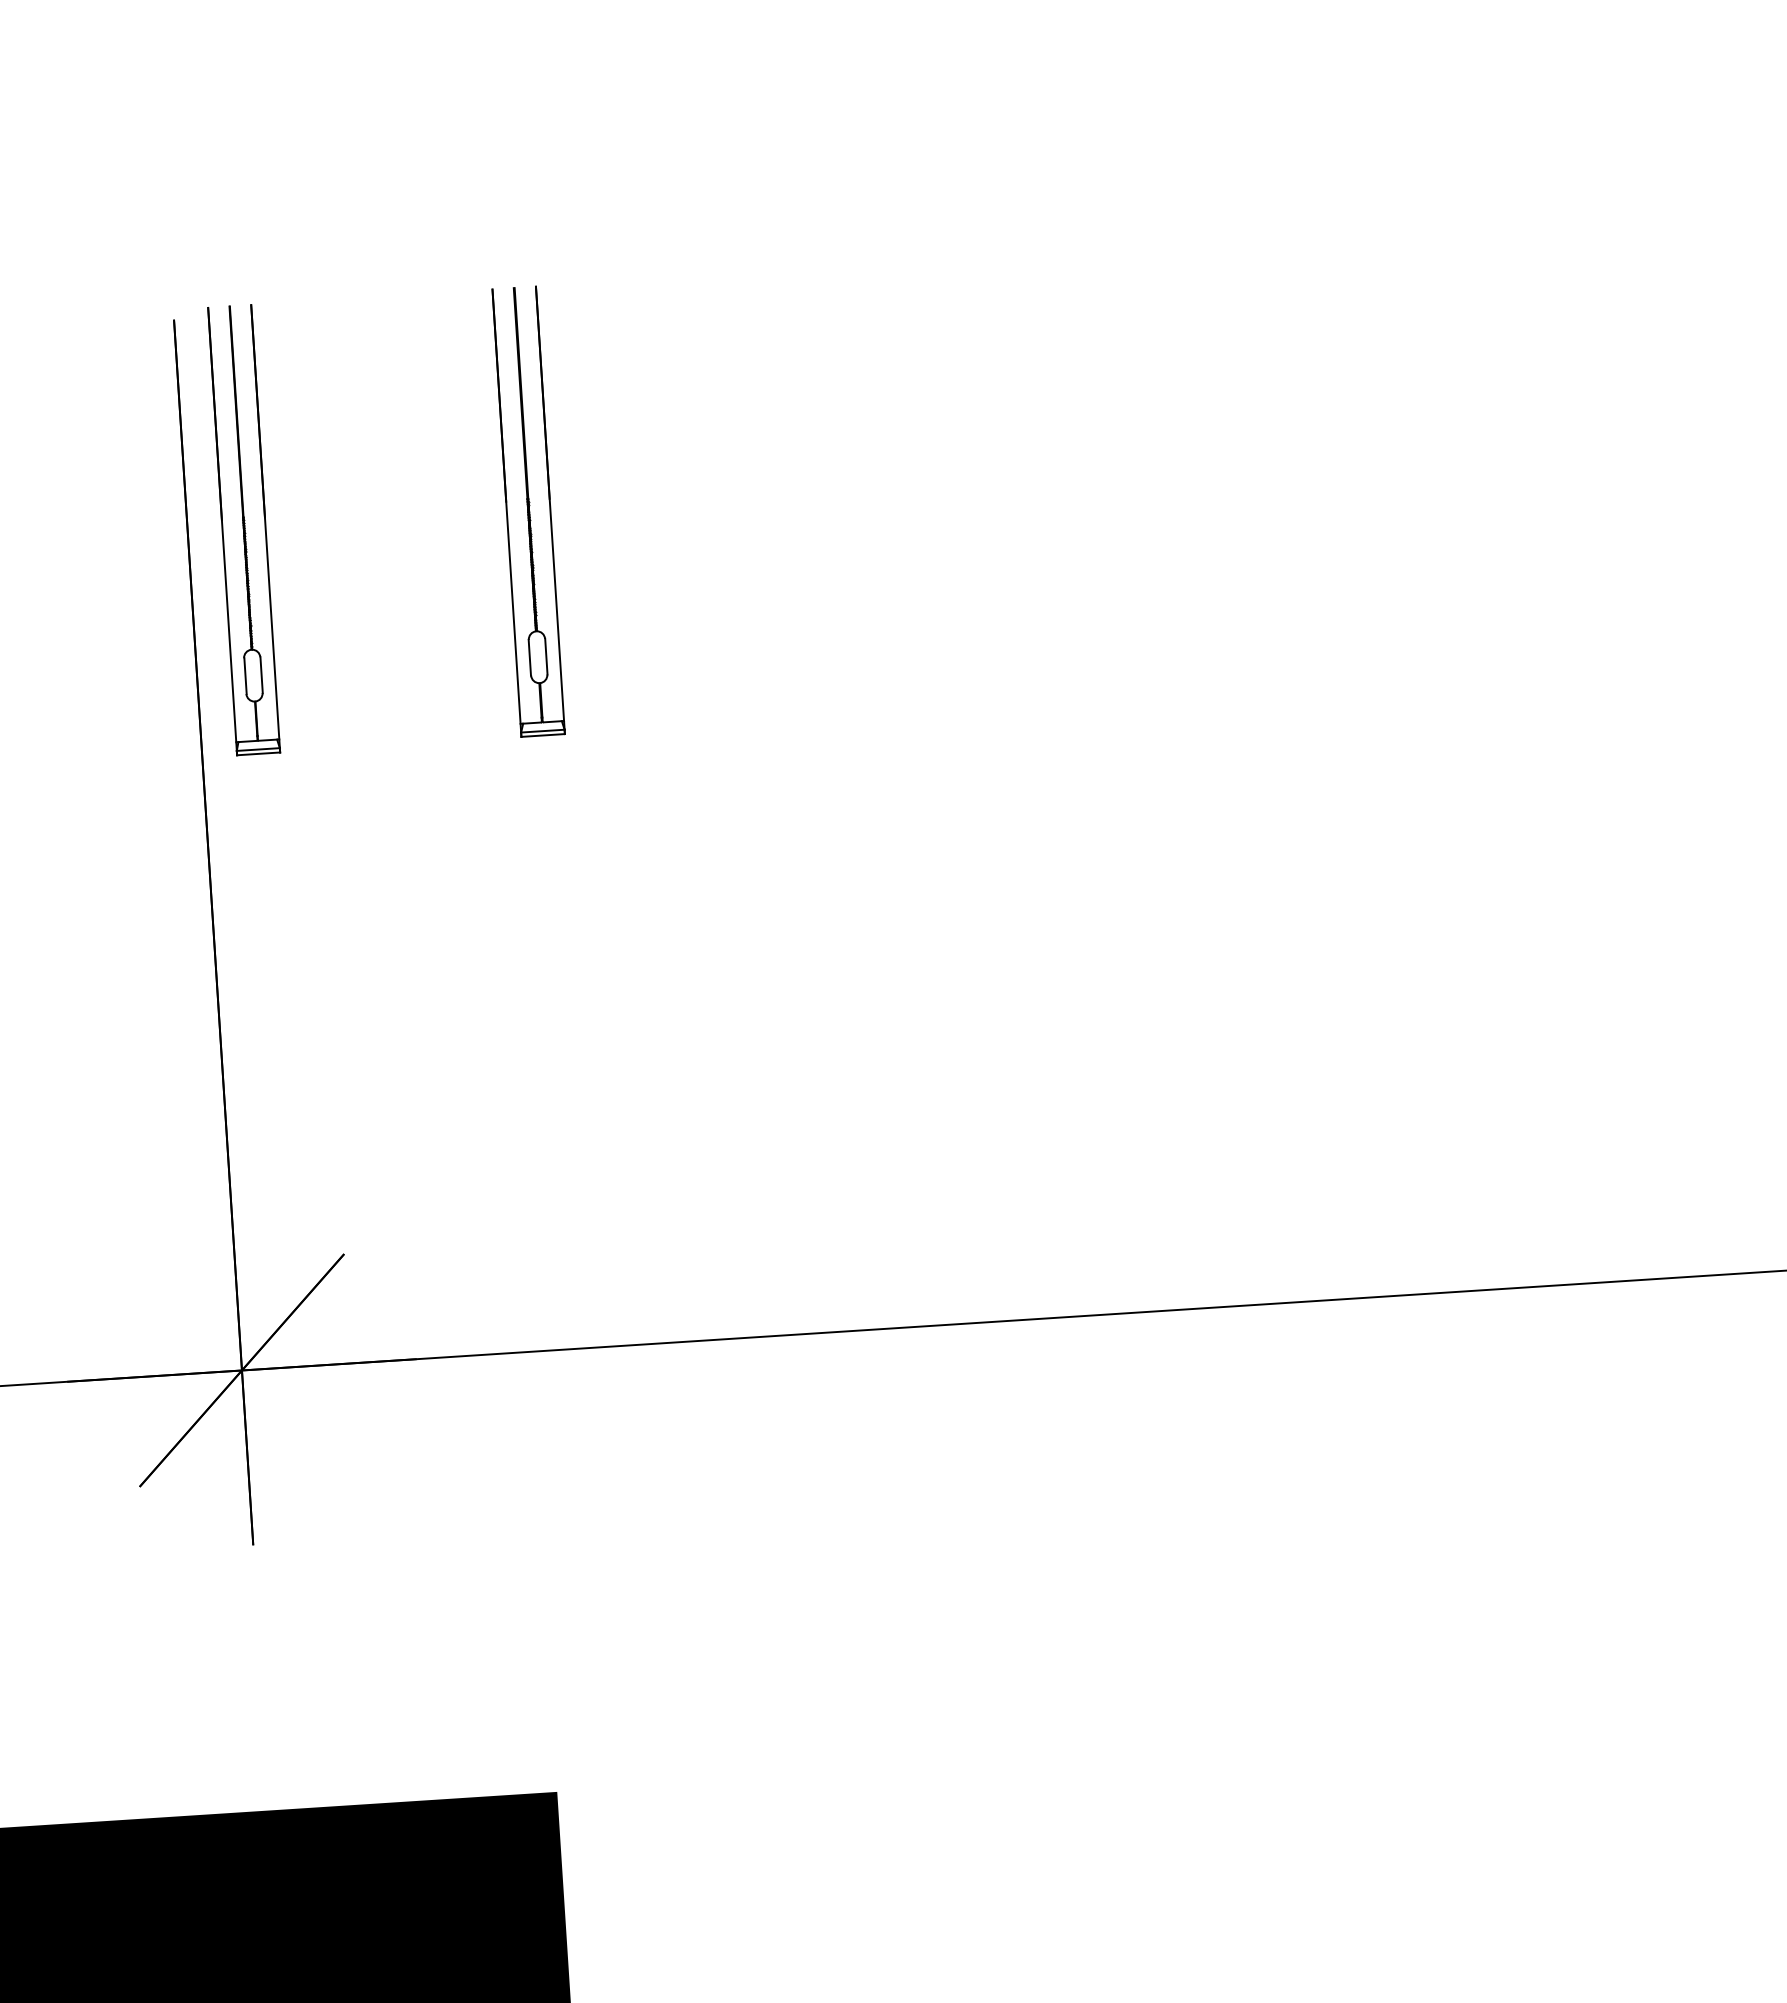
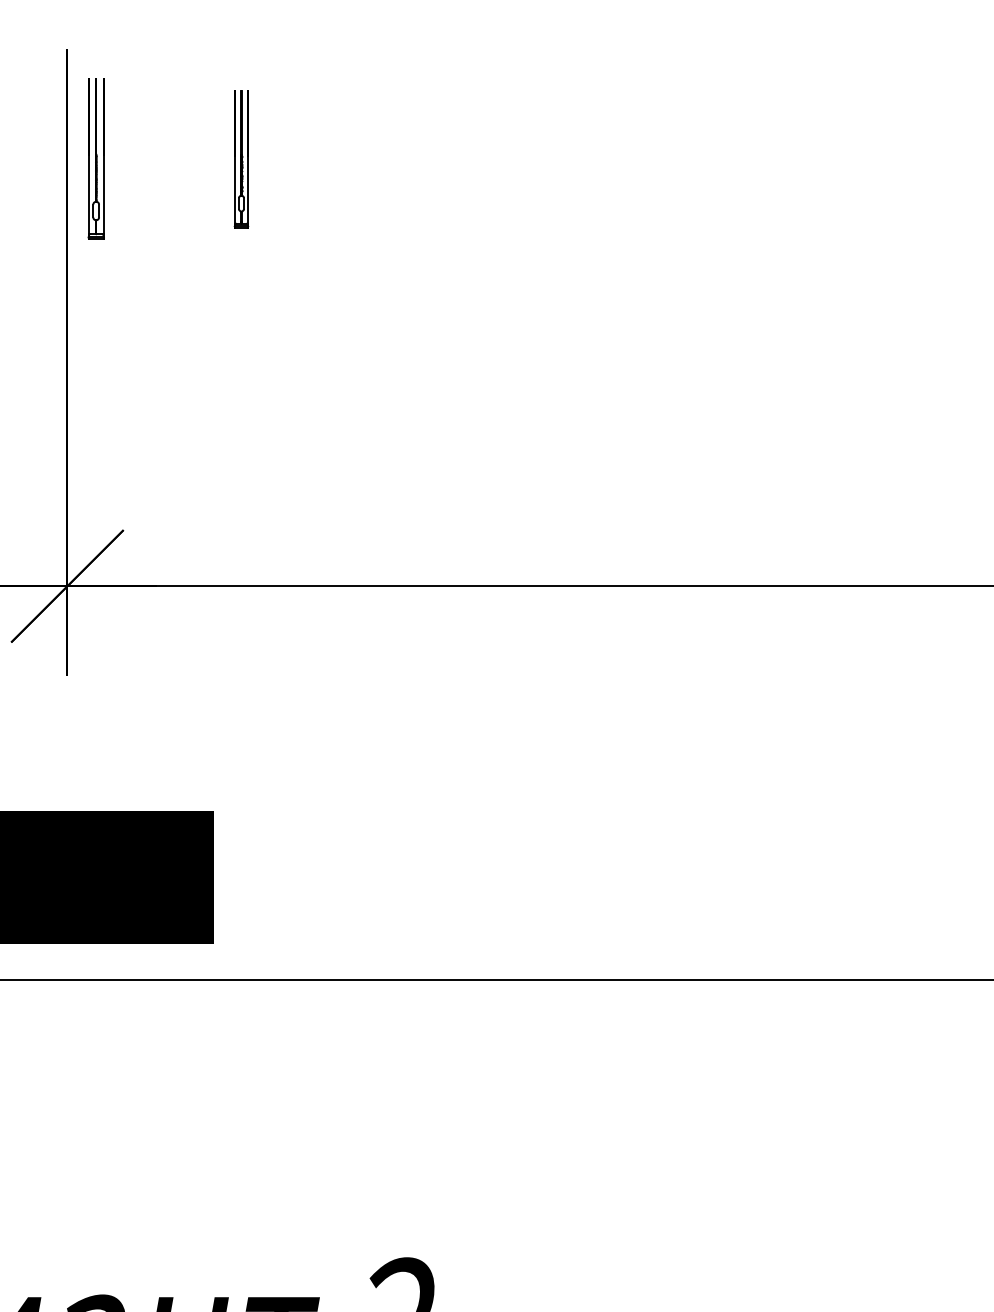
part: (528, 510) -> (241, 158), size x0.6
part: (244, 529) -> (96, 158), size x0.7

